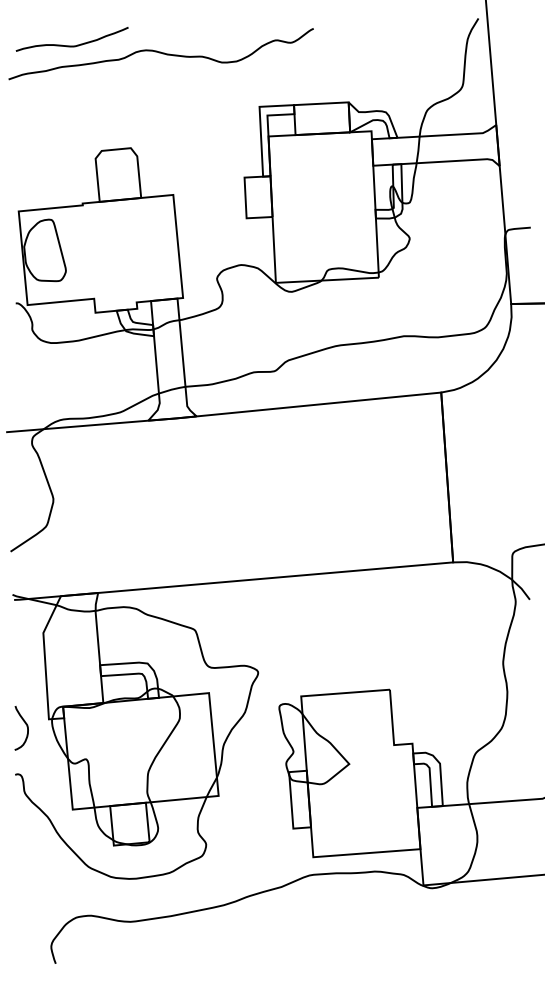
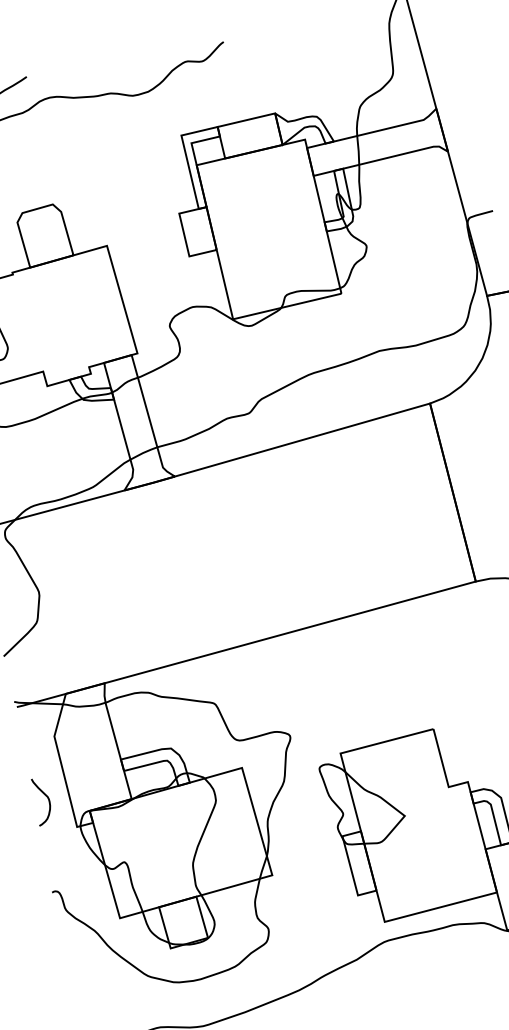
curve: (26, 726) -> (47, 798), moved

